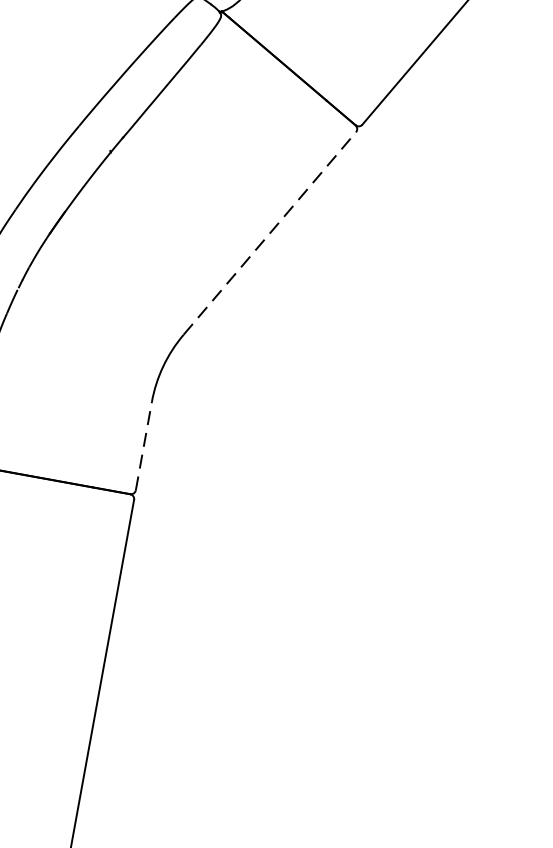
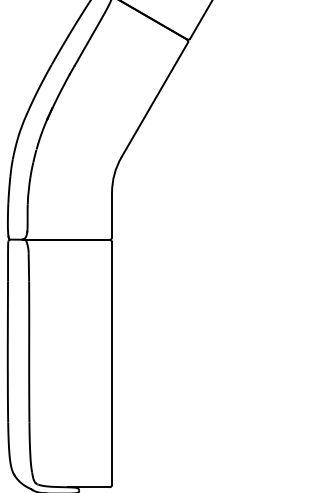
line: (271, 232) -> (155, 99), dashed -> solid
line: (145, 444) -> (112, 214), dashed -> solid

